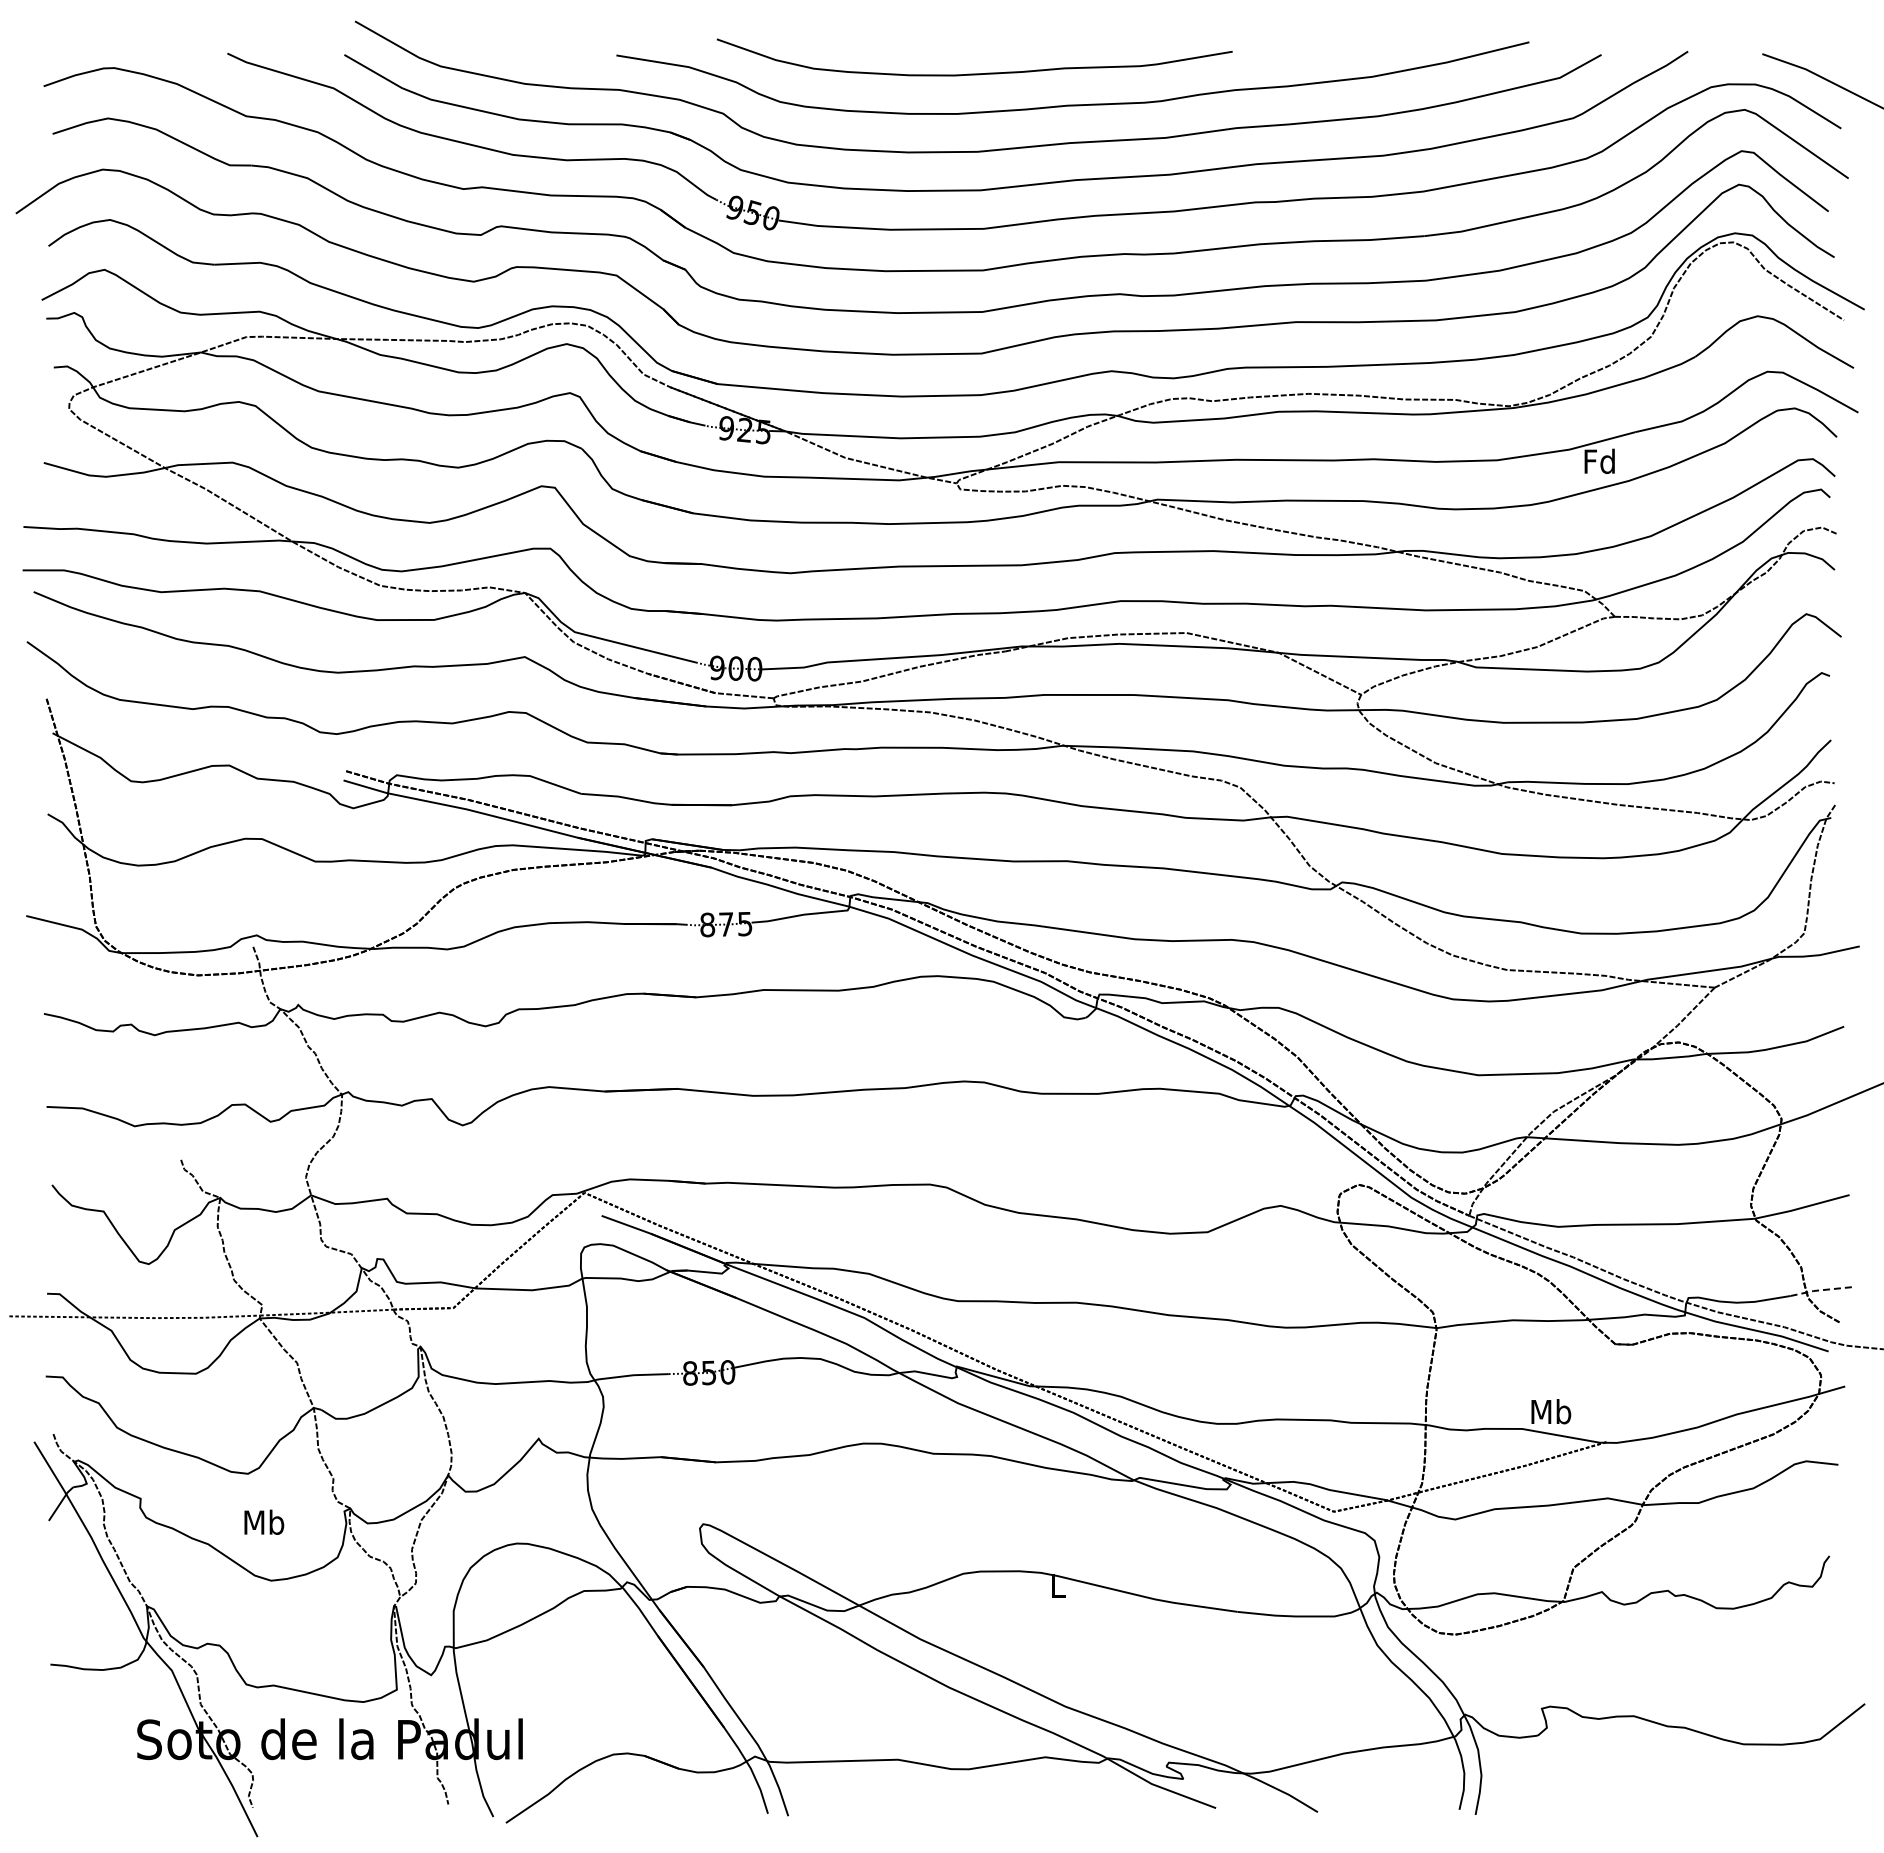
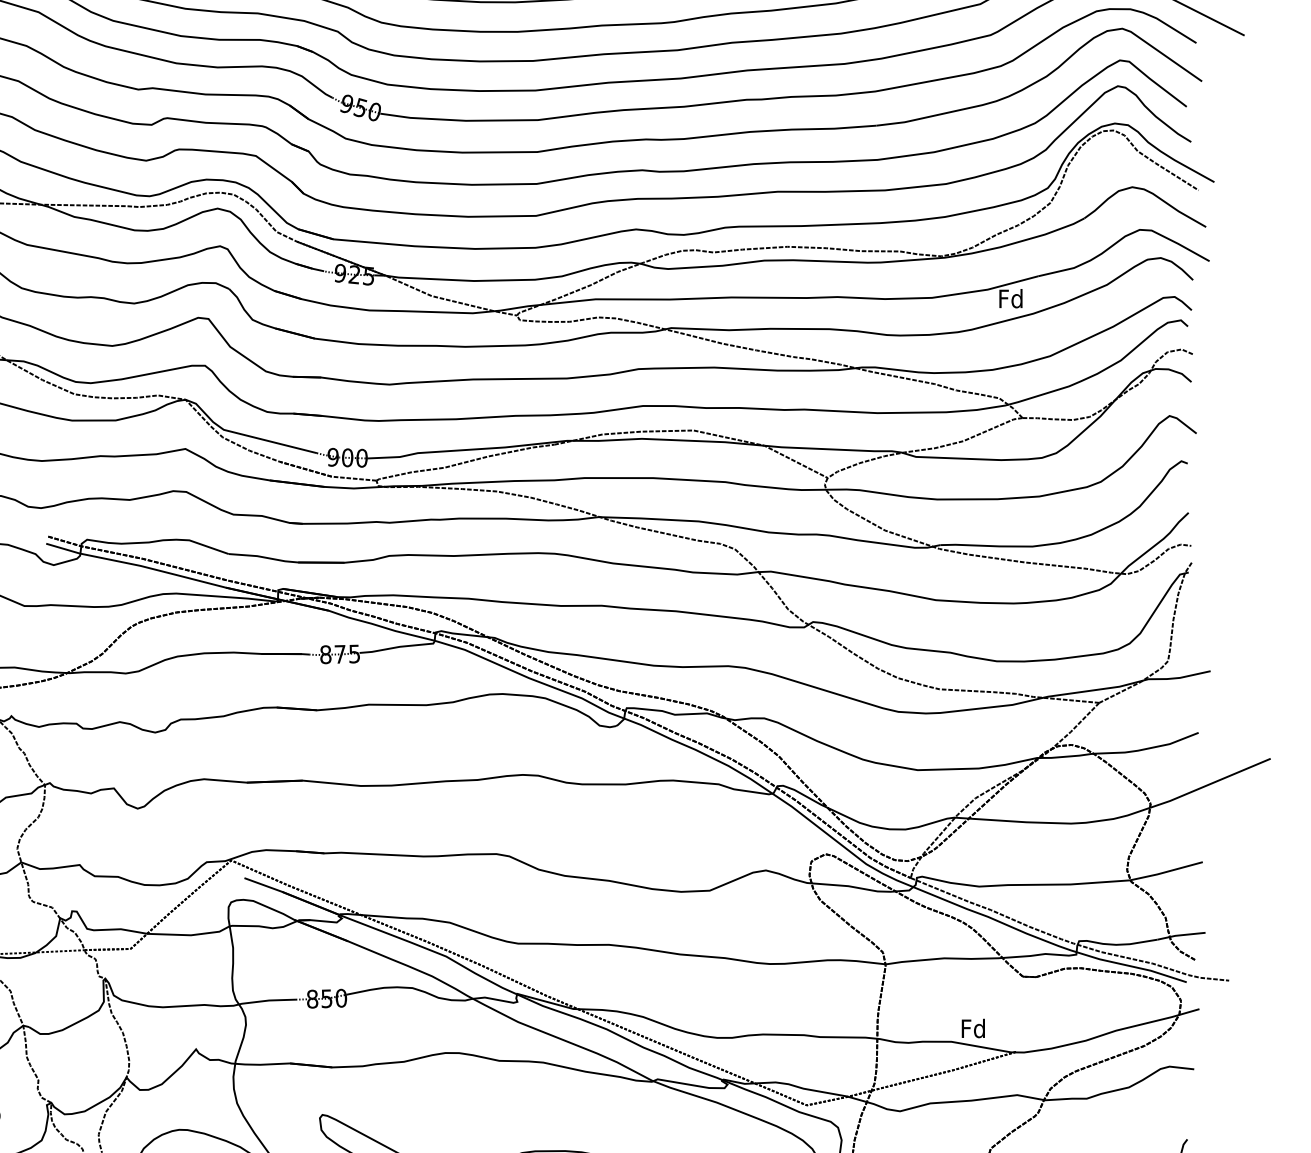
line: (1821, 1290) -> (1181, 935), dashed -> solid
text: (1551, 1411) -> (973, 1028), Mb -> Fd

